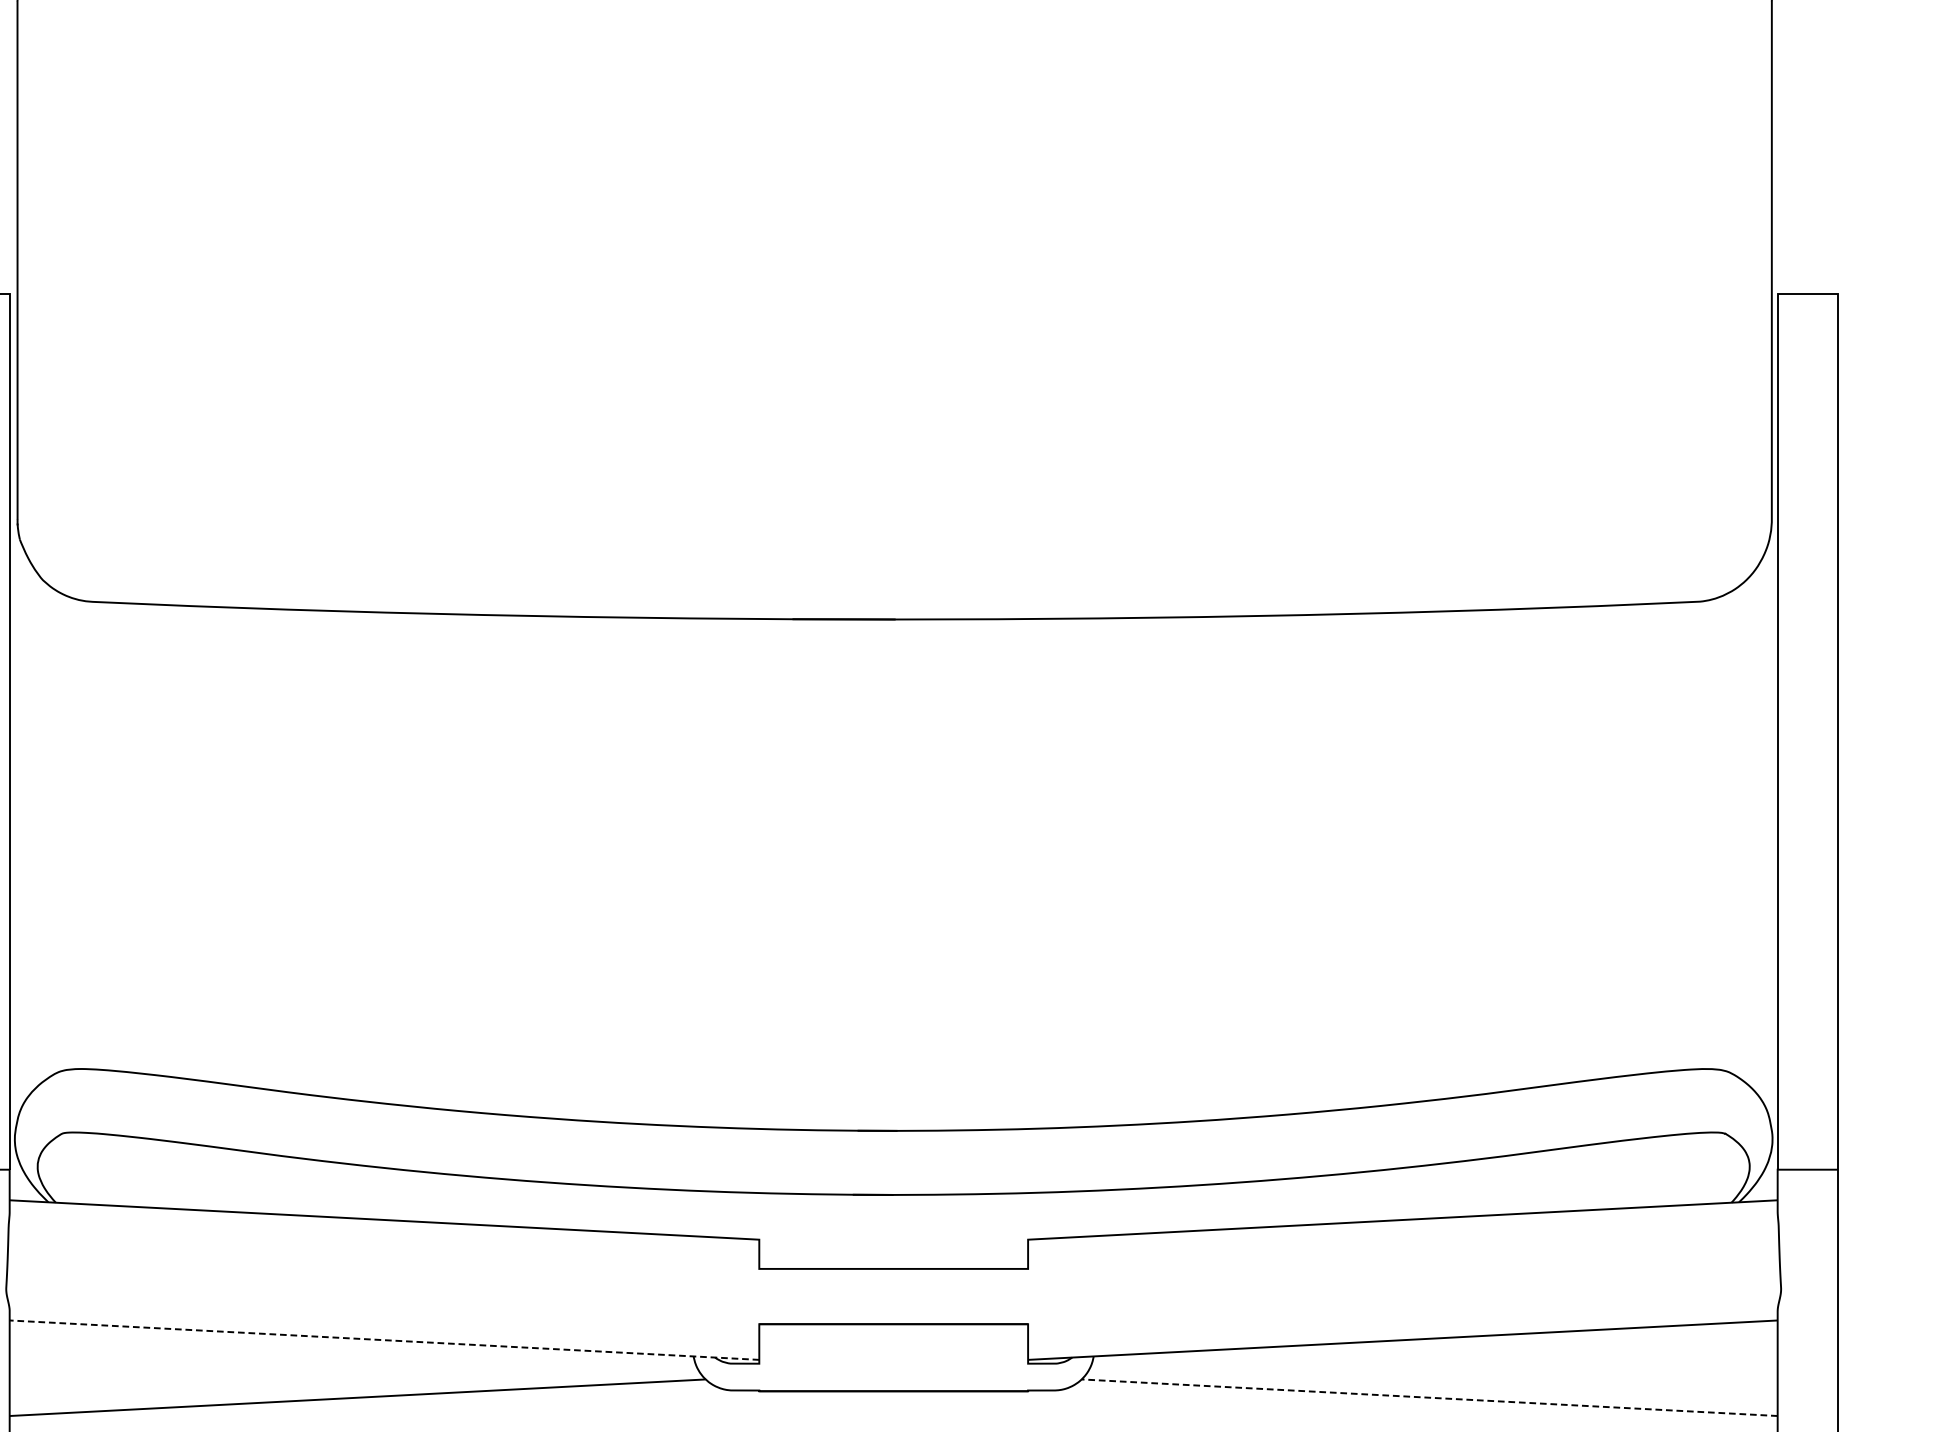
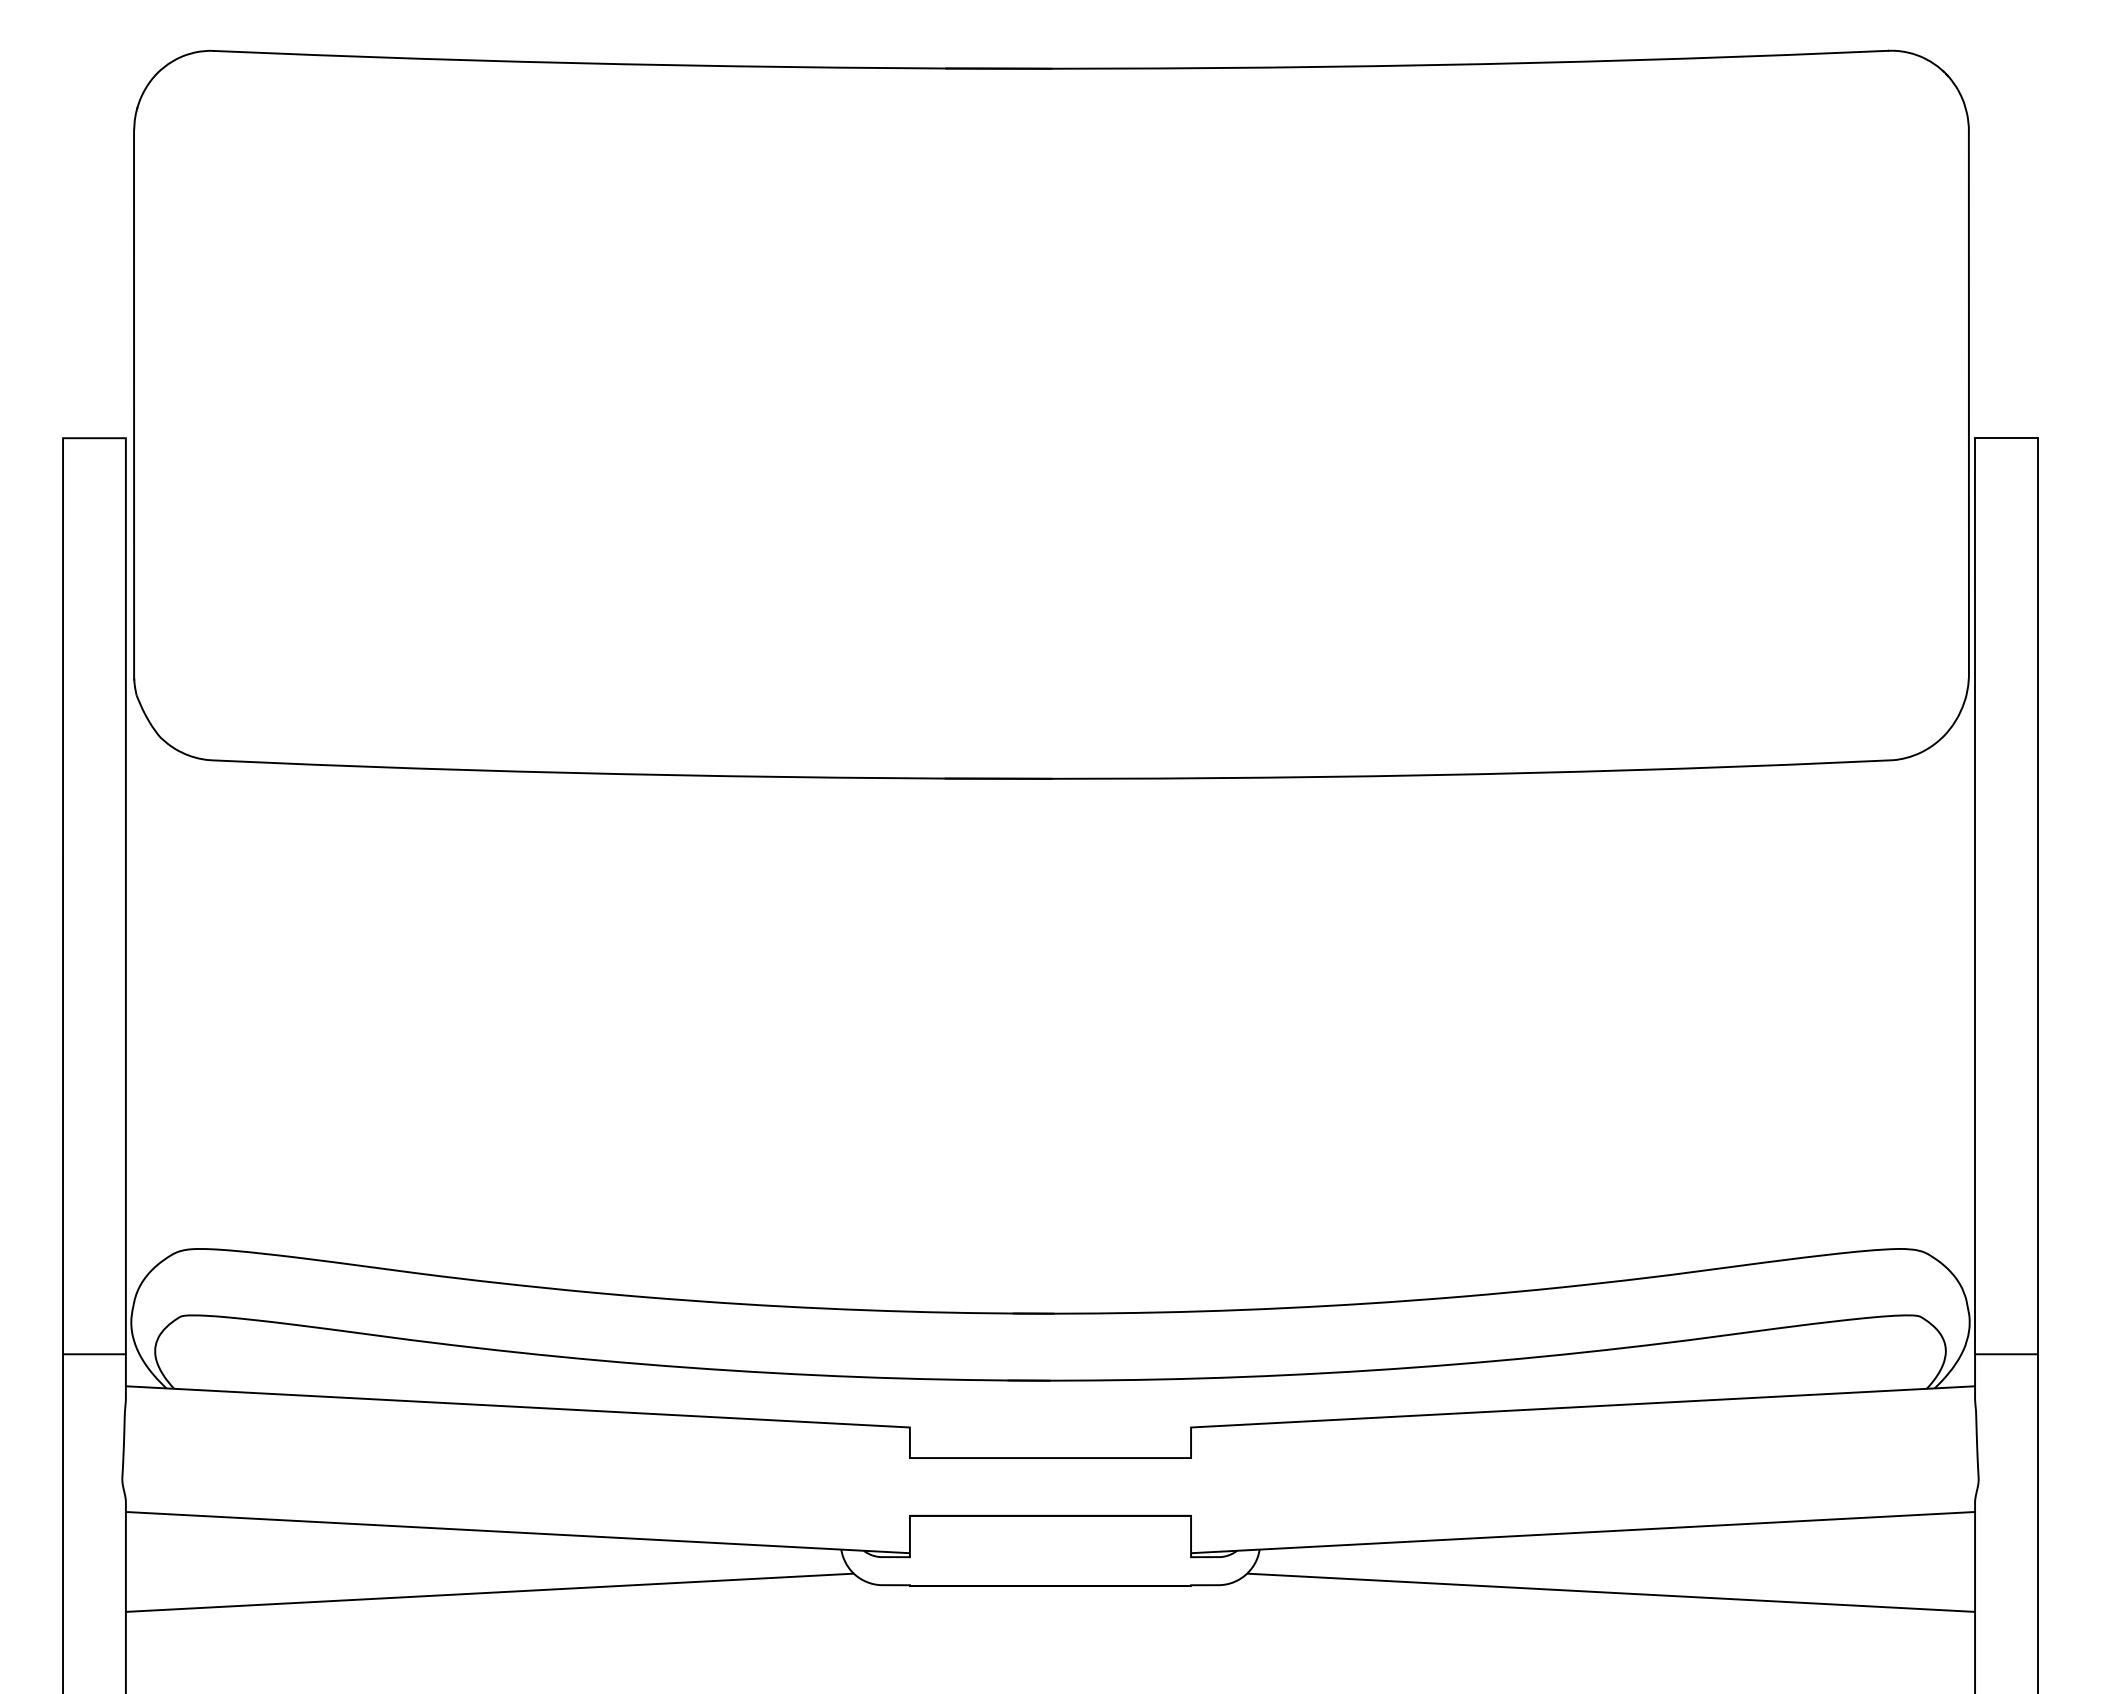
line: (384, 1340) -> (517, 1532), dashed -> solid
line: (1429, 1397) -> (1610, 1592), dashed -> solid

